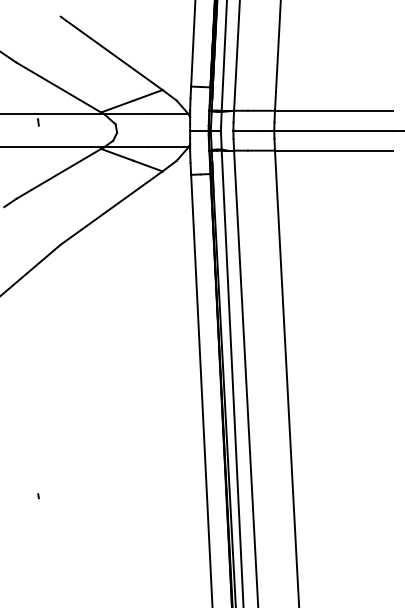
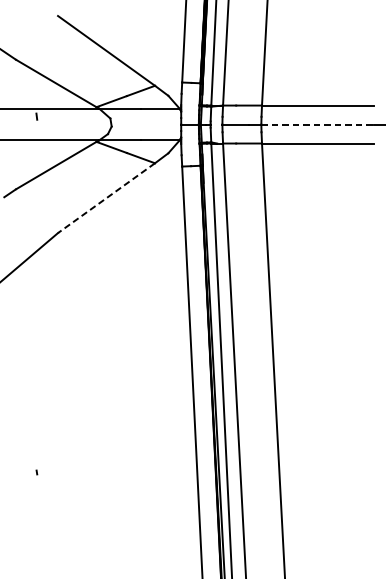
line: (333, 130) -> (317, 124), solid -> dashed
line: (111, 208) -> (106, 198), solid -> dashed

